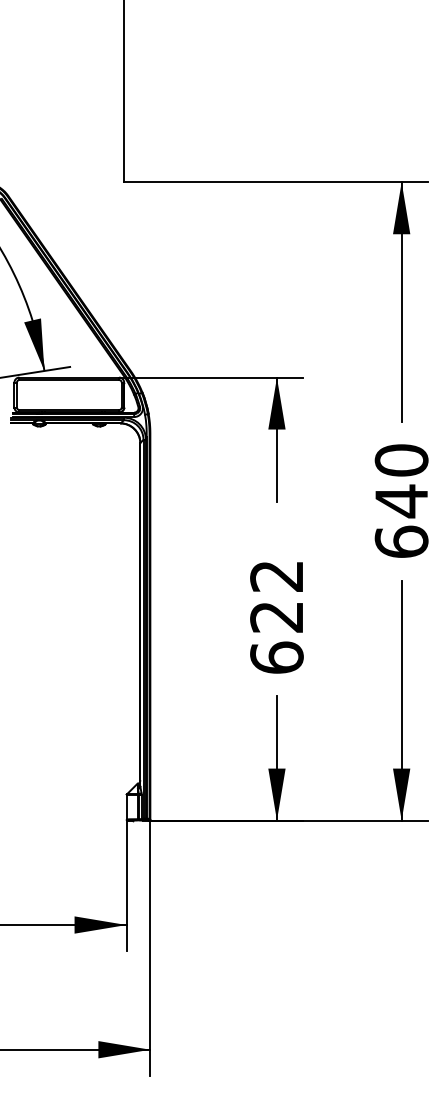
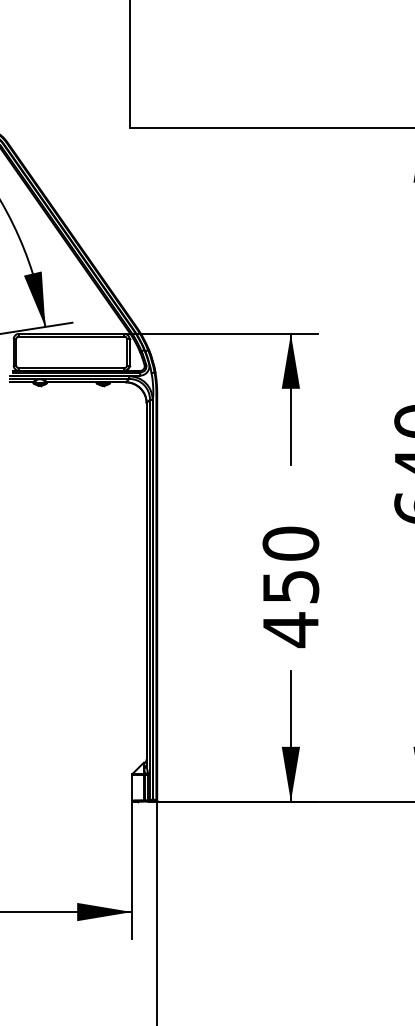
text: (276, 617) -> (290, 587), 622 -> 450

